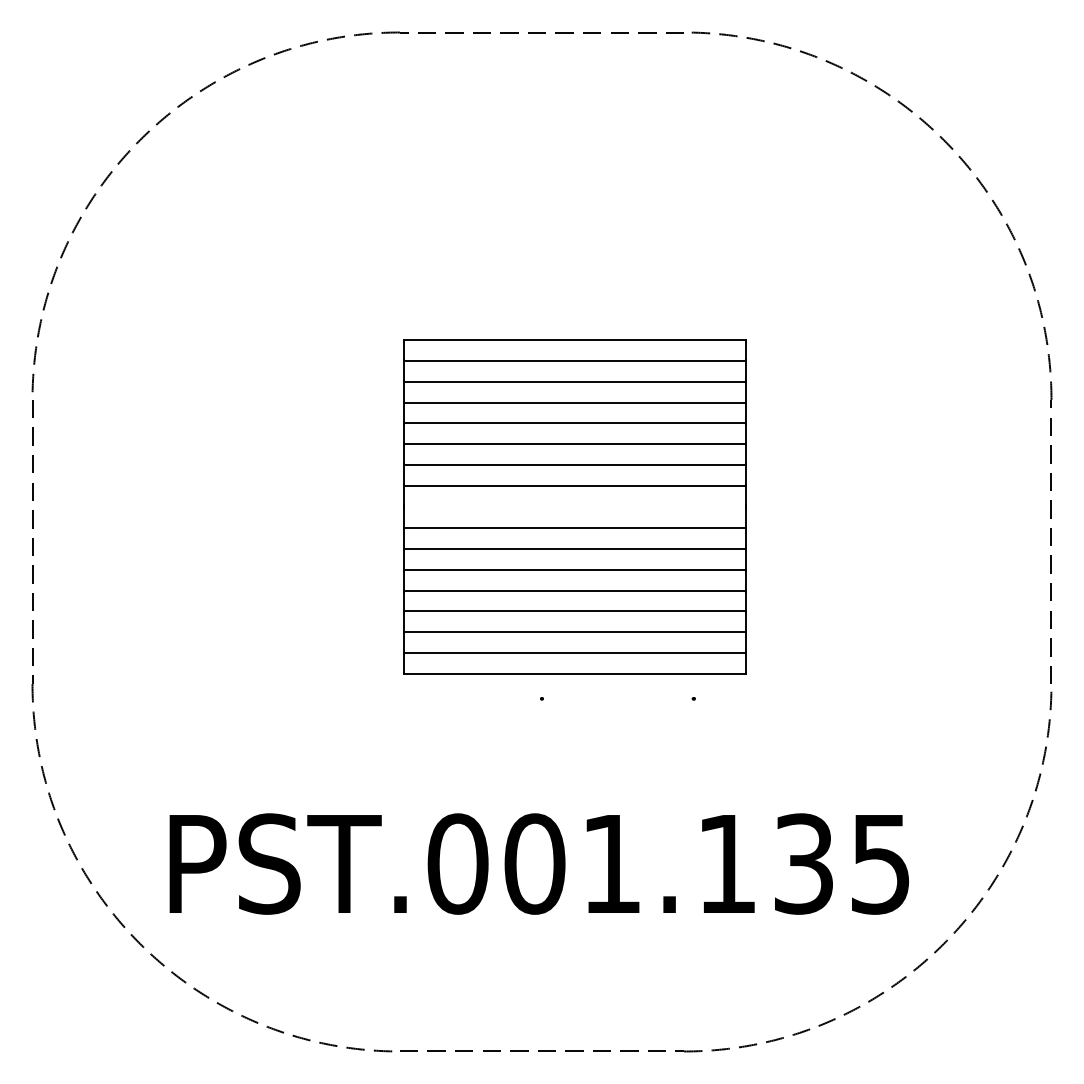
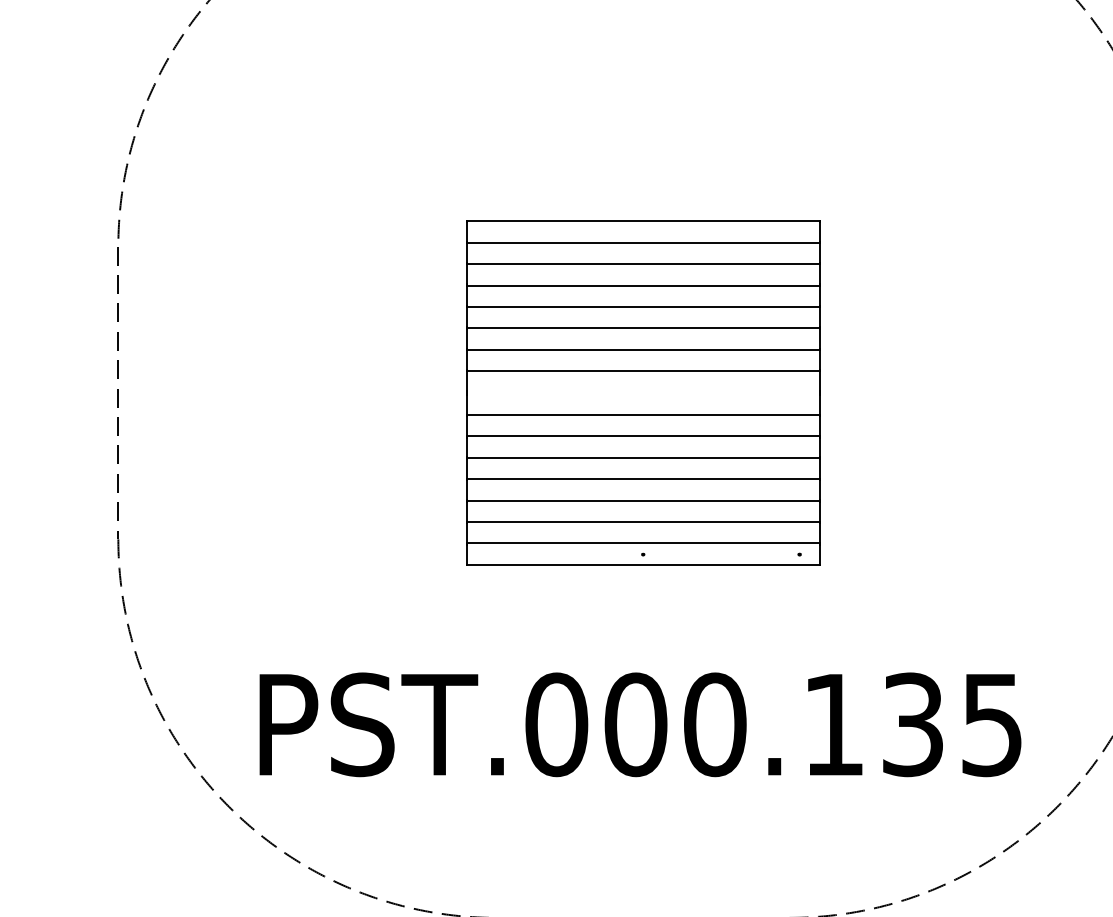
part: (574, 506) -> (642, 392), moved
text: (611, 863) -> (714, 724), PST.001.135 -> PST.000.135

